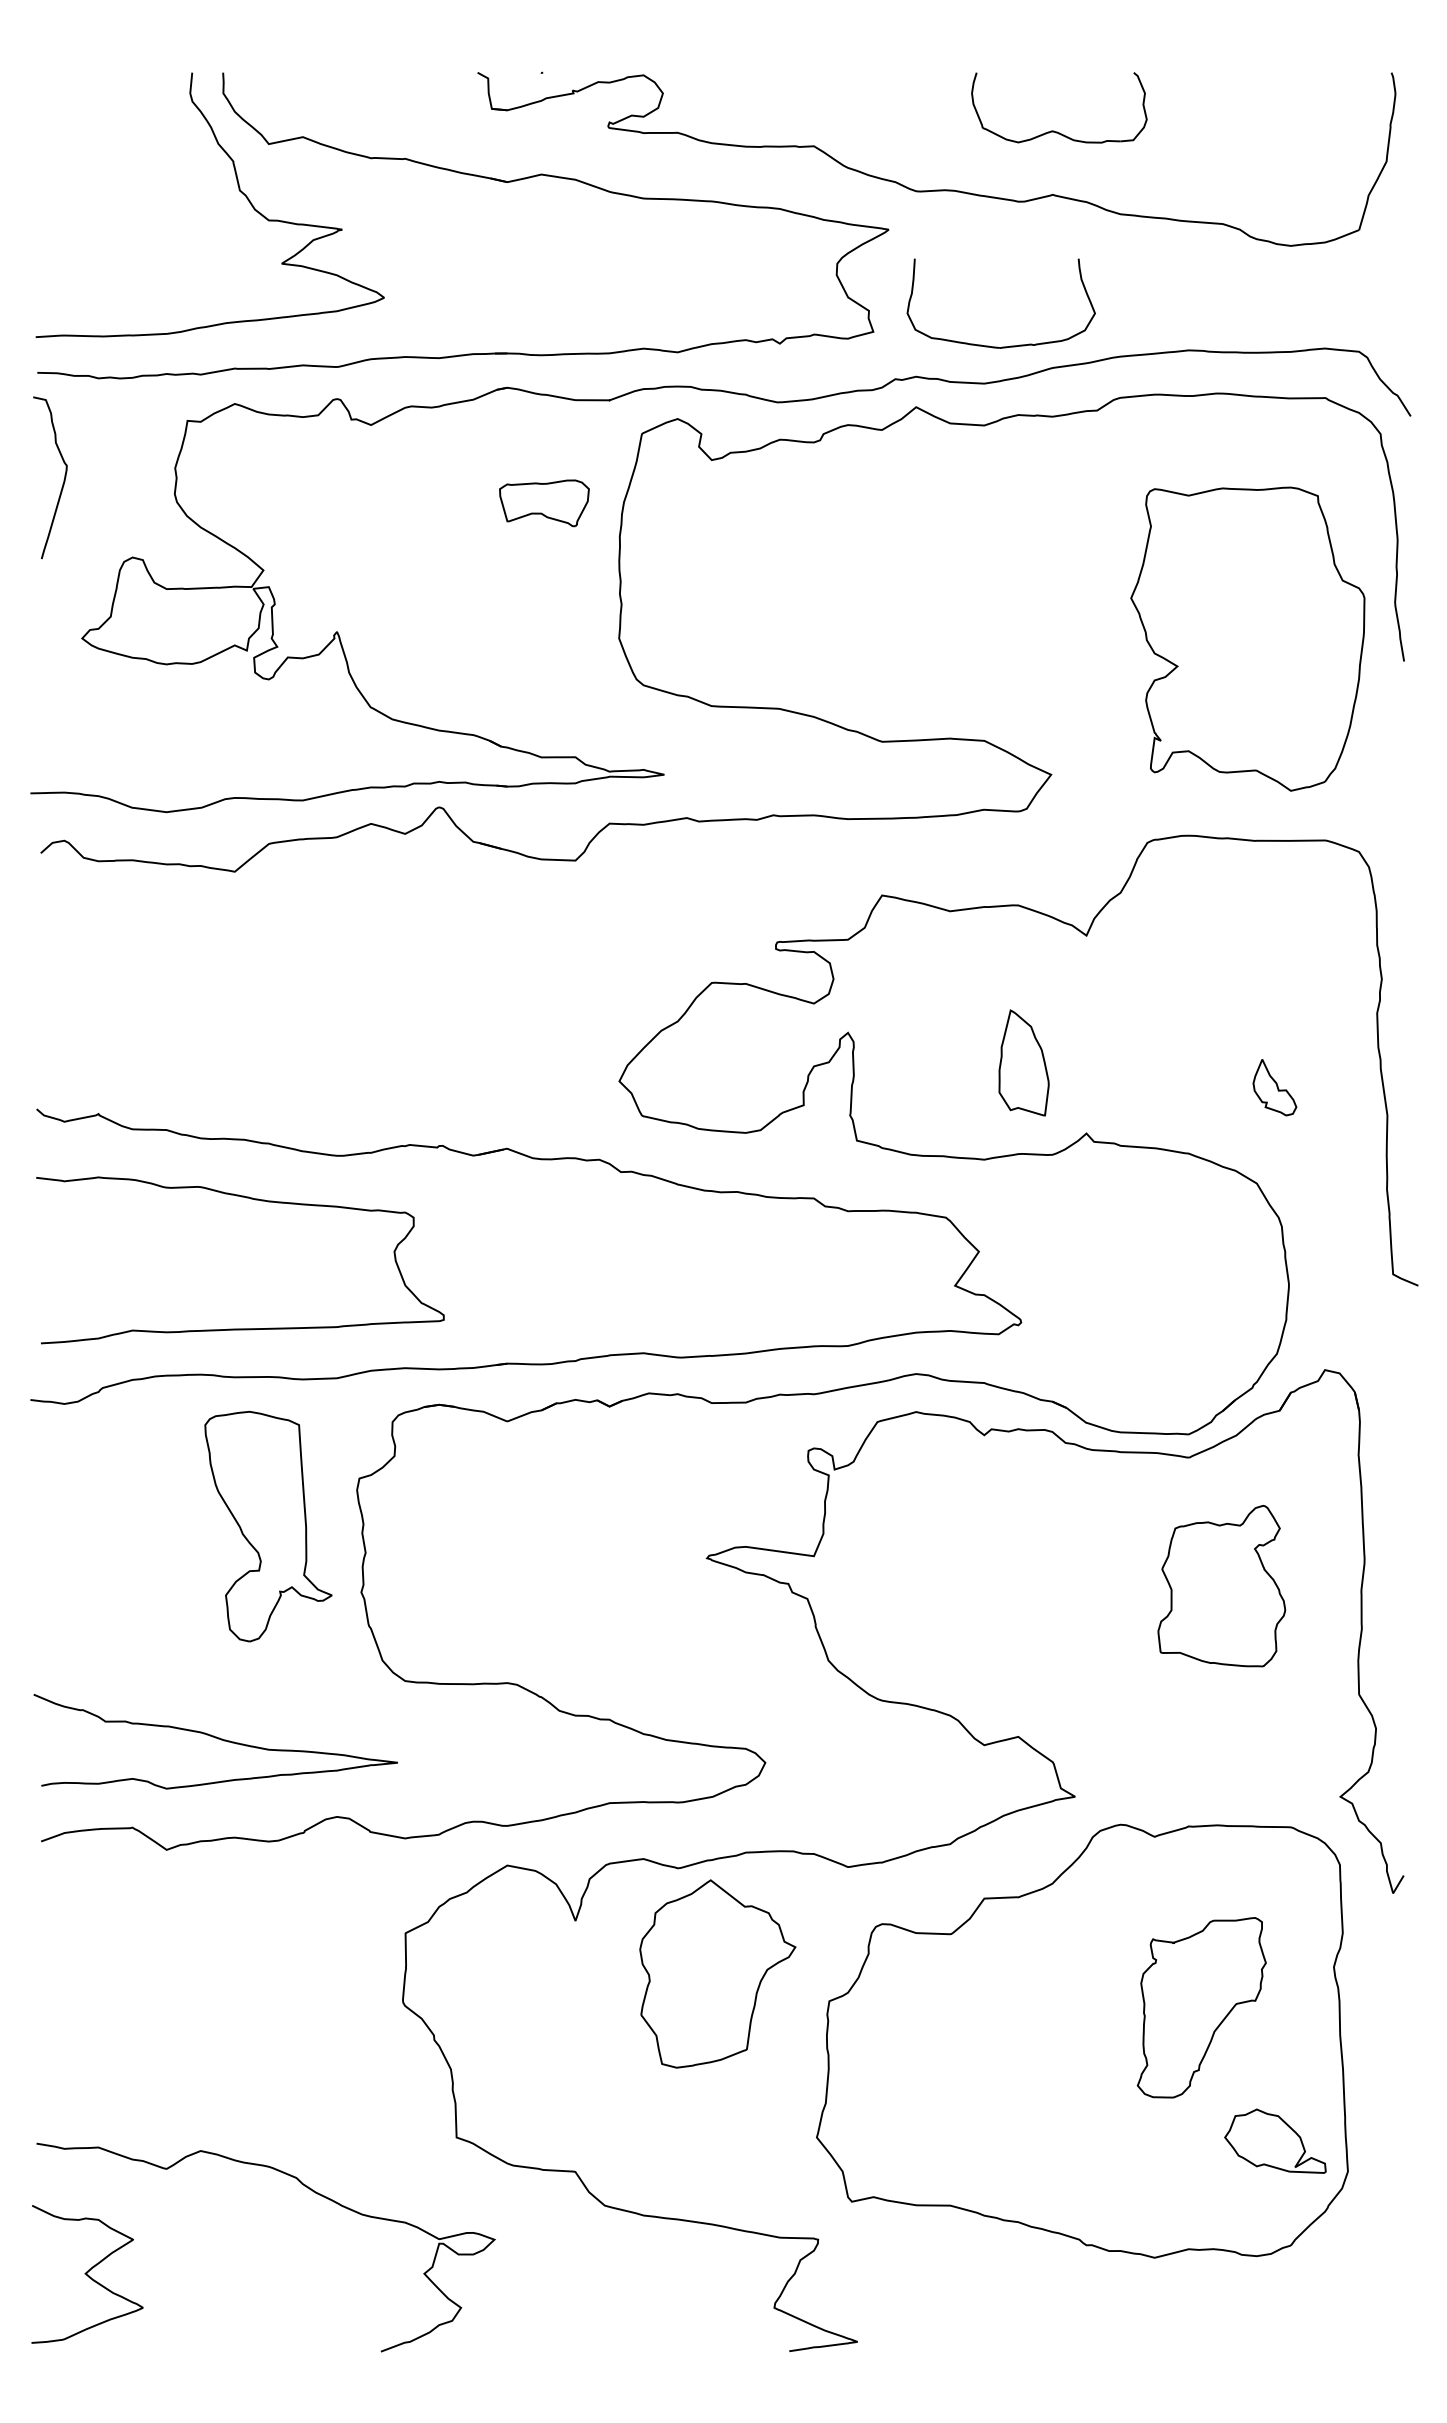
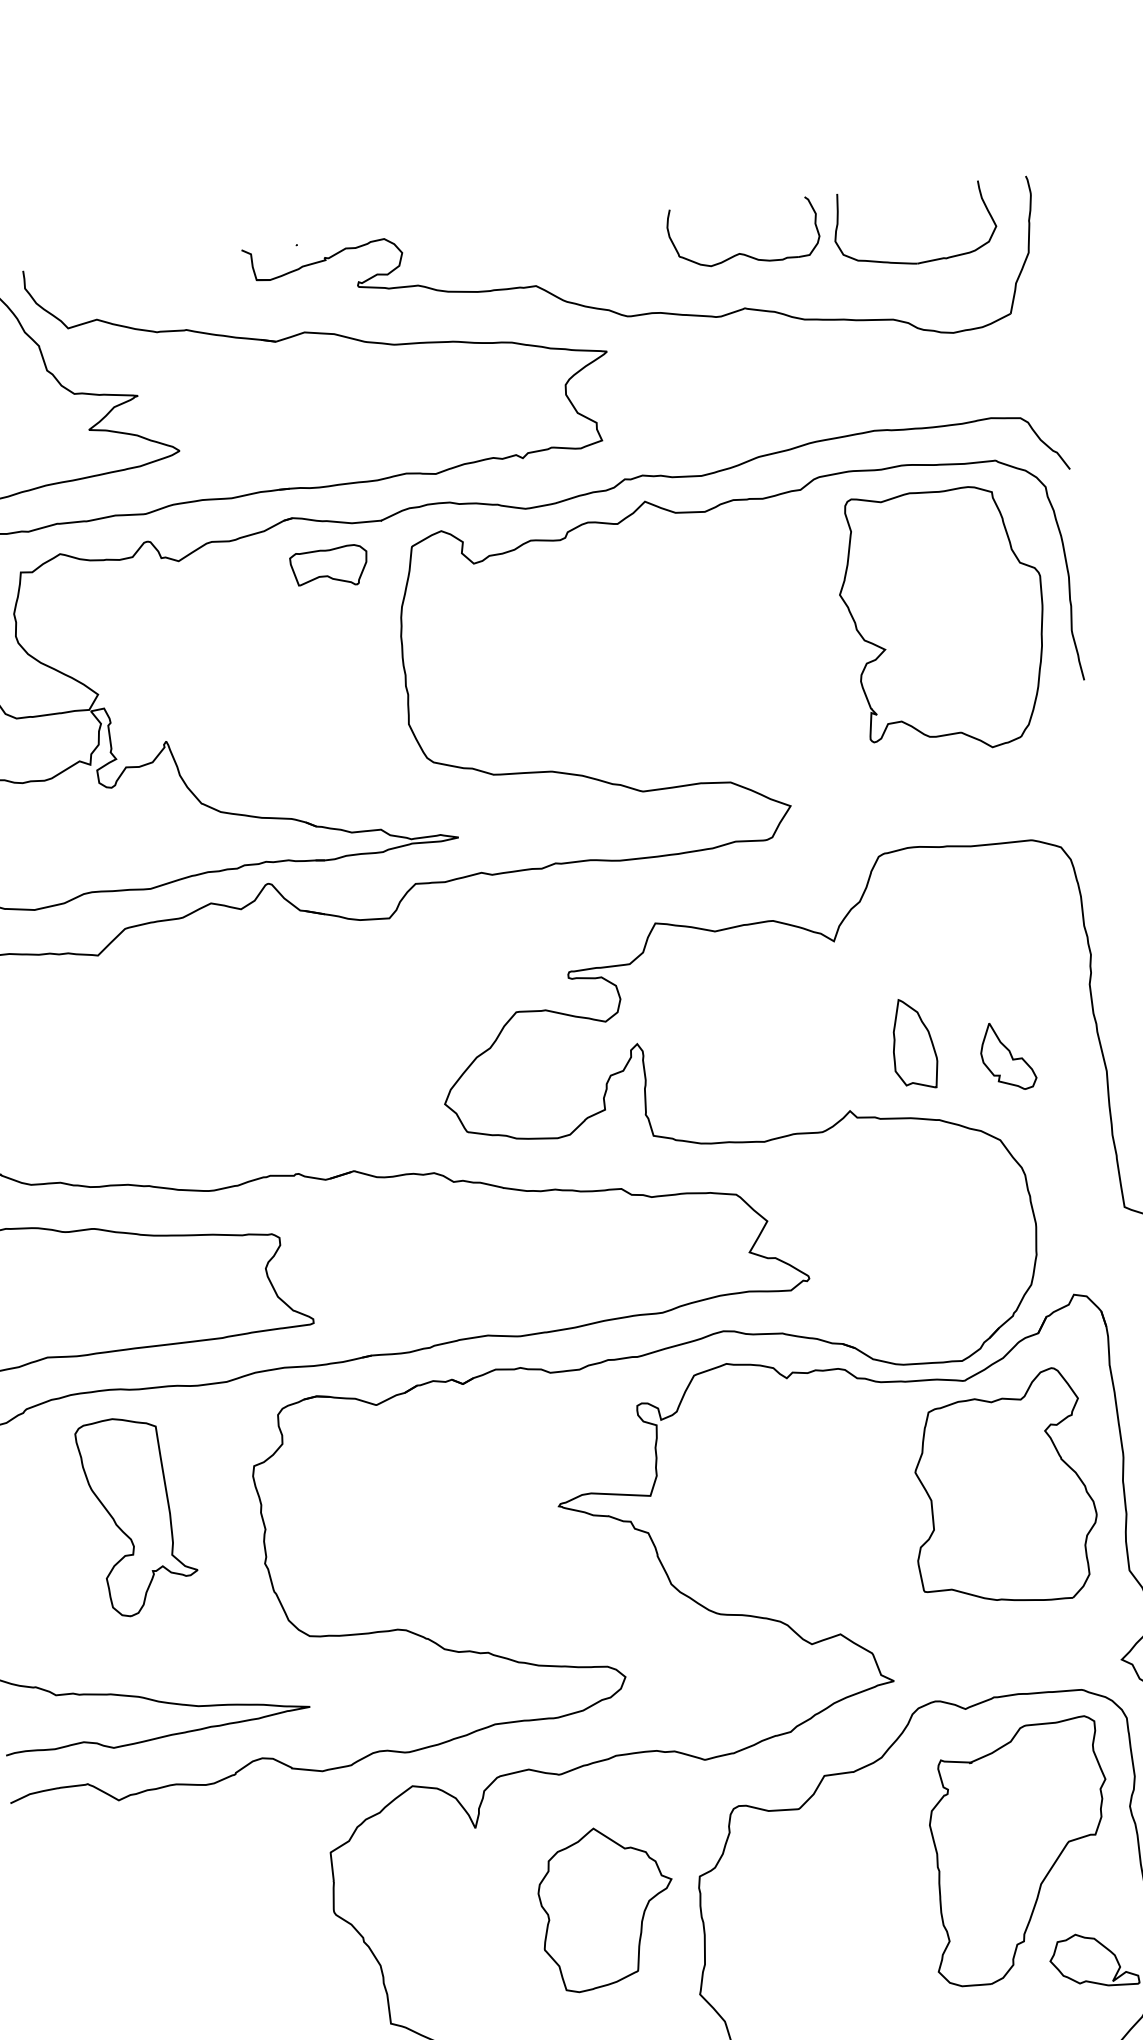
part: (1002, 346) -> (919, 262), moved
part: (544, 503) -> (329, 567), moved
part: (1247, 638) -> (943, 620), moved
part: (1023, 1062) -> (913, 1043), moved
part: (1274, 1087) -> (1007, 1056), size x1.43
part: (268, 1526) -> (137, 1516), moved
part: (1221, 1585) -> (1002, 1487), size x1.67
part: (717, 1973) -> (606, 1908), moved
part: (1201, 2007) -> (1019, 1851), size x1.67

